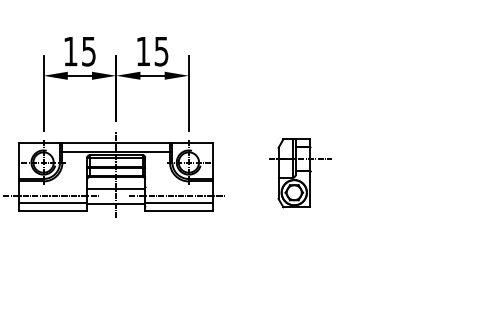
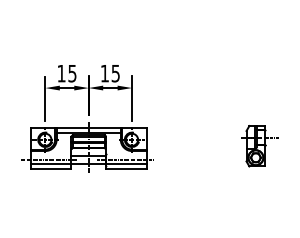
part: (300, 173) -> (259, 146), moved

